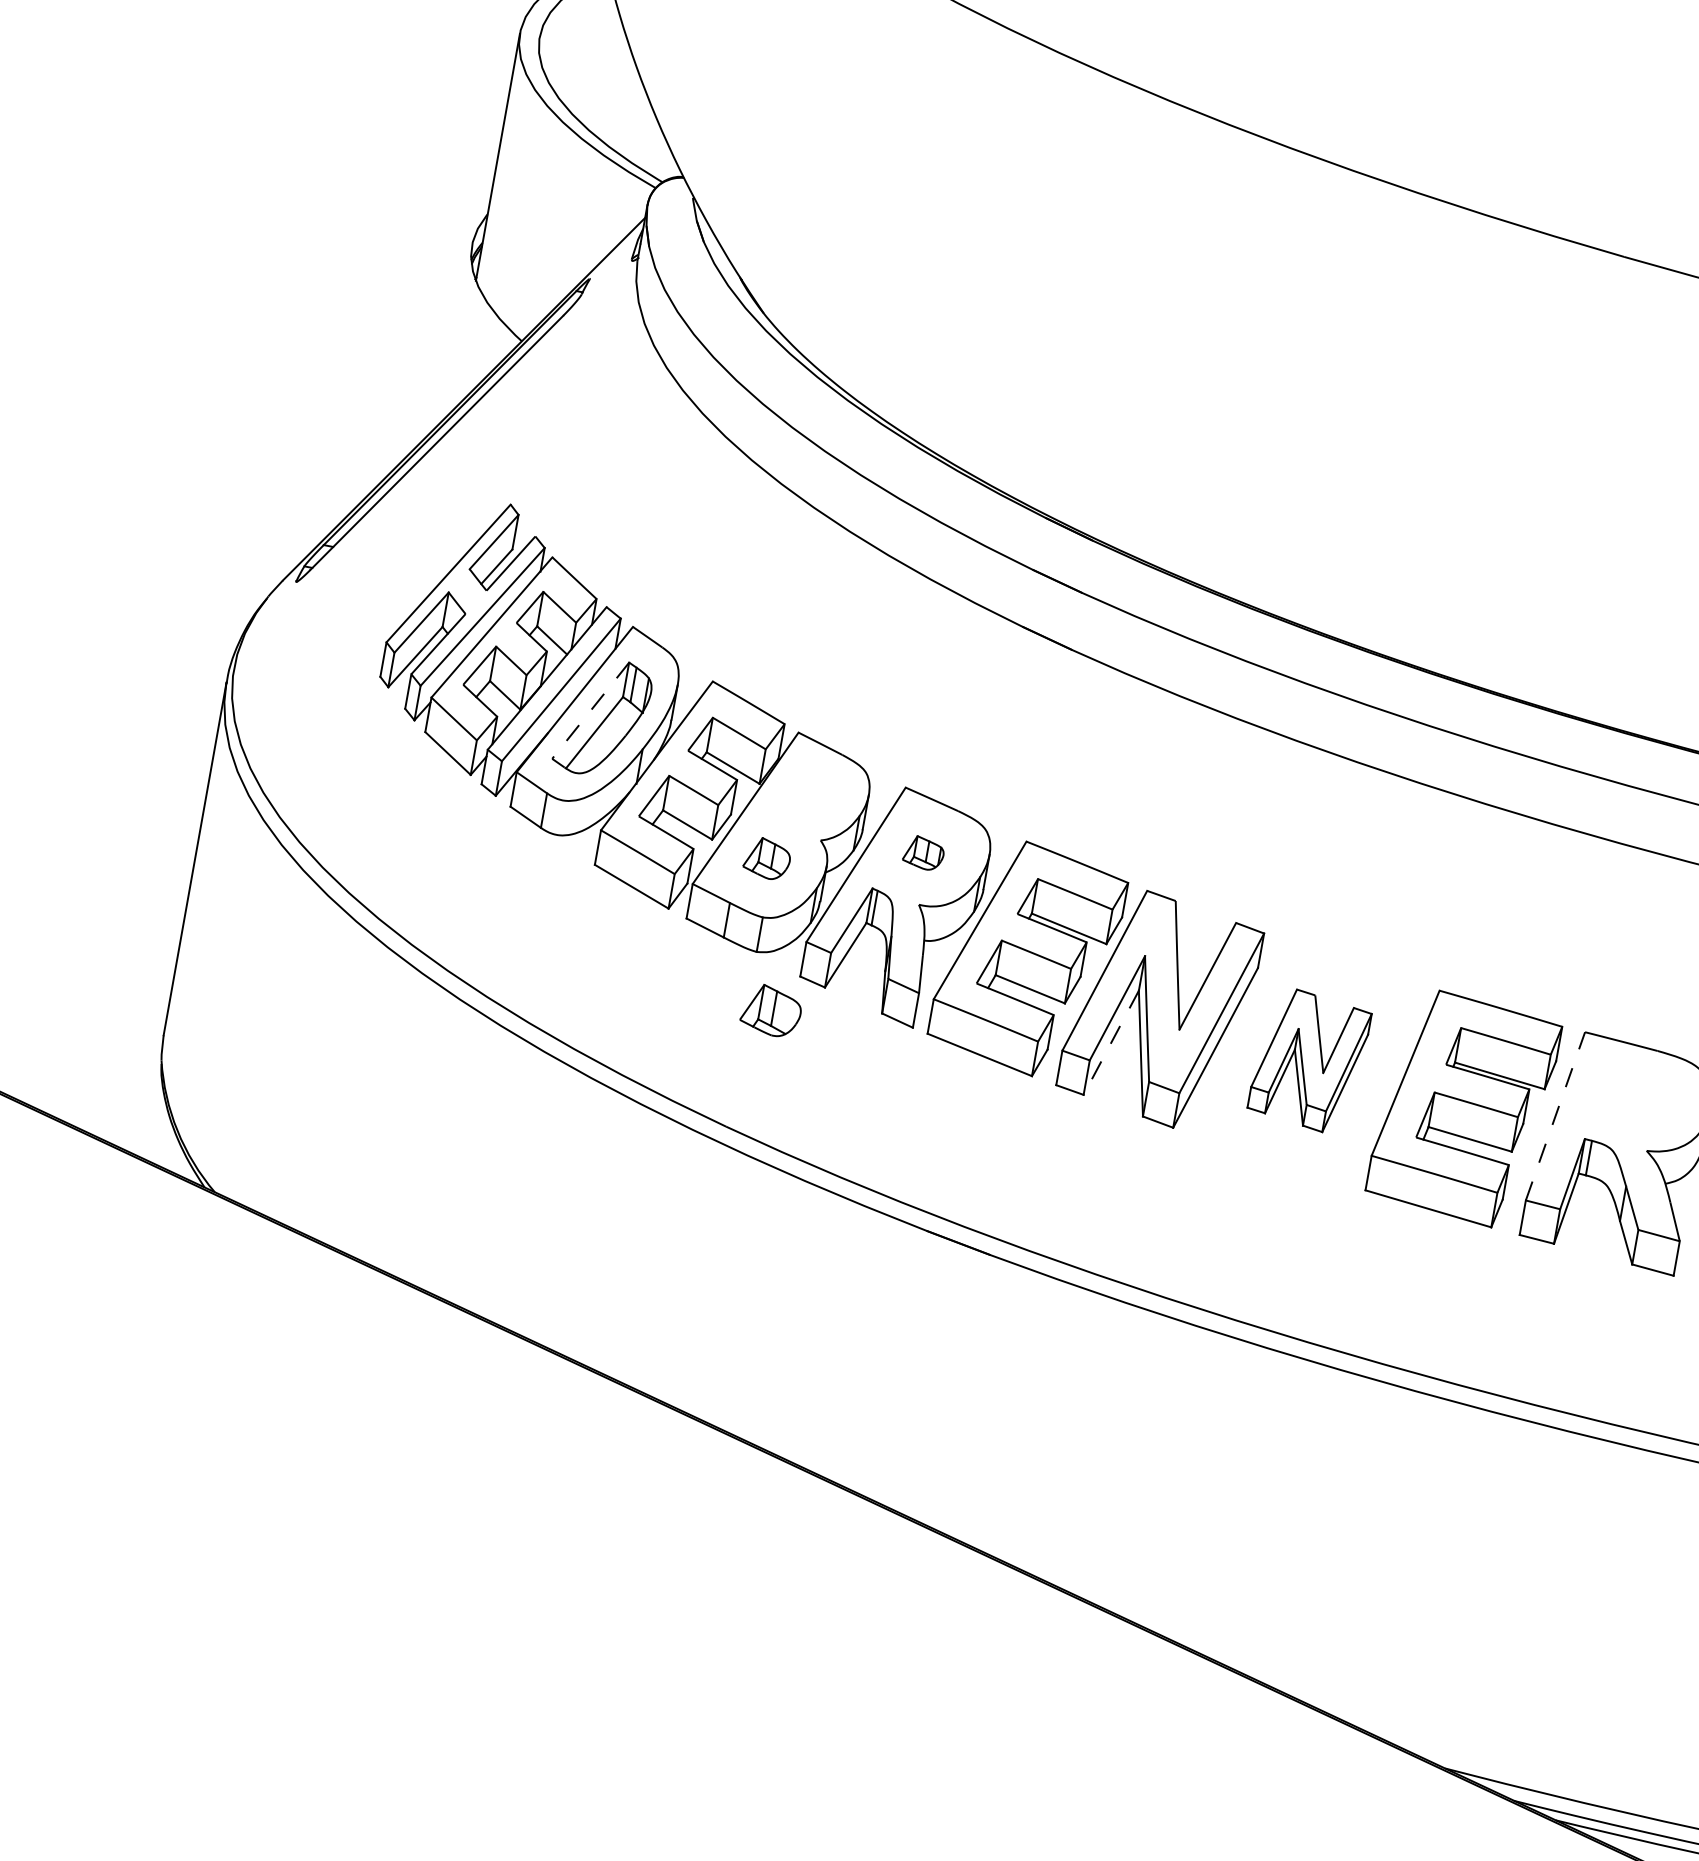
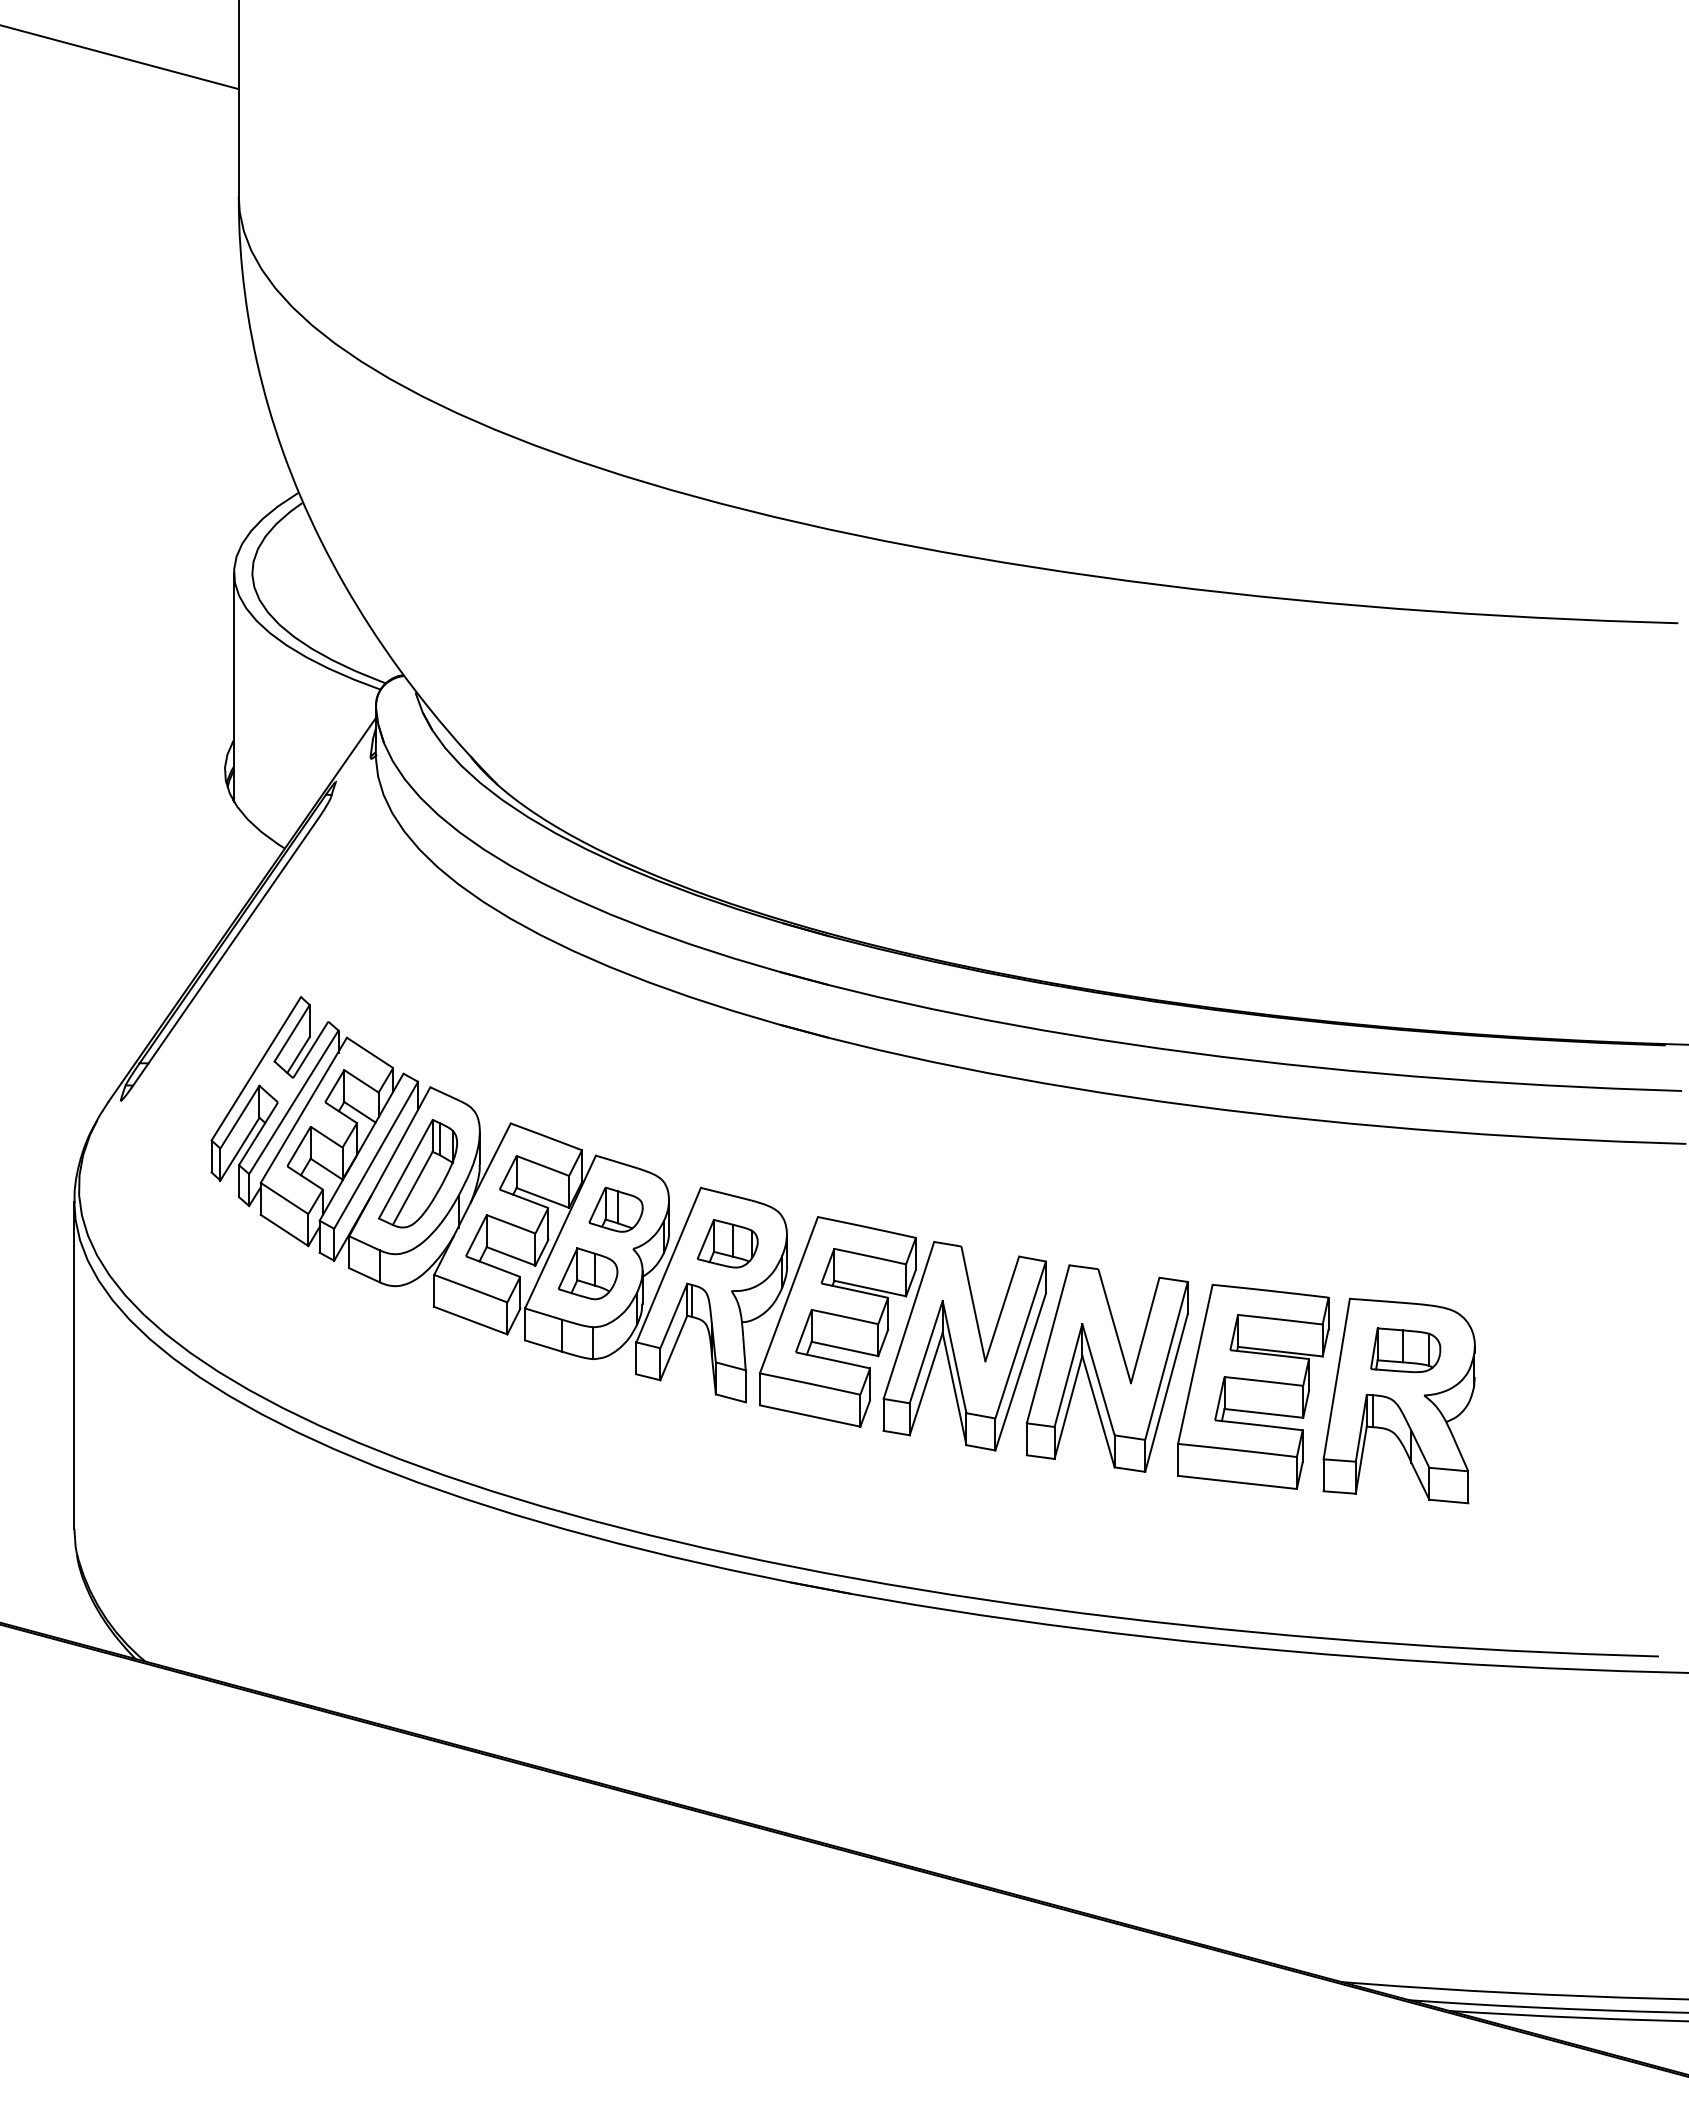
line: (590, 710) -> (405, 1169), dashed -> solid
part: (923, 852) -> (727, 1243), size x1.67
part: (766, 858) -> (587, 1273), size x1.43
part: (770, 1010) -> (615, 1209), moved
line: (1111, 1043) -> (926, 1384), dashed -> solid
part: (1308, 1060) -> (1106, 1368), size x1.67
part: (1635, 1098) -> (1405, 1350), added
line: (1555, 1115) -> (1336, 1378), dashed -> solid

